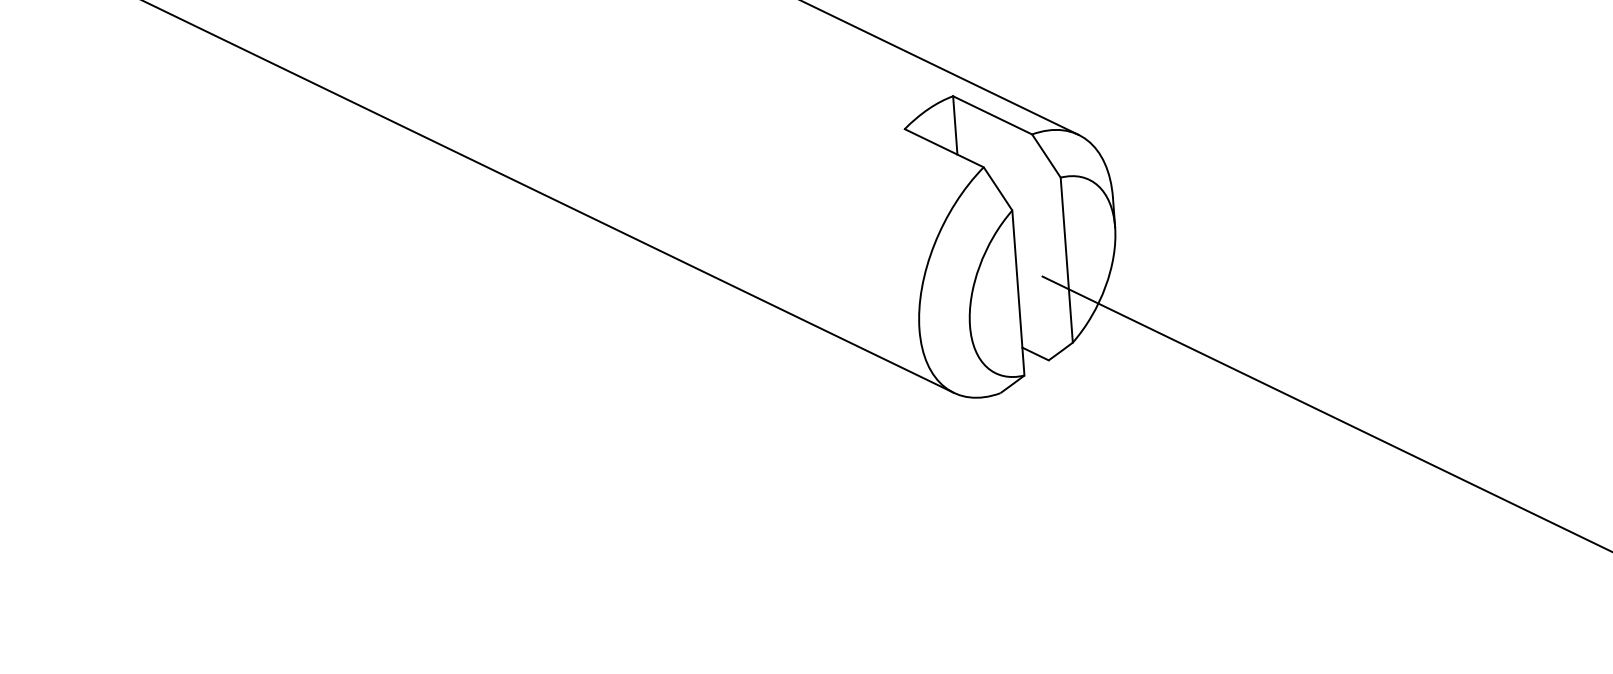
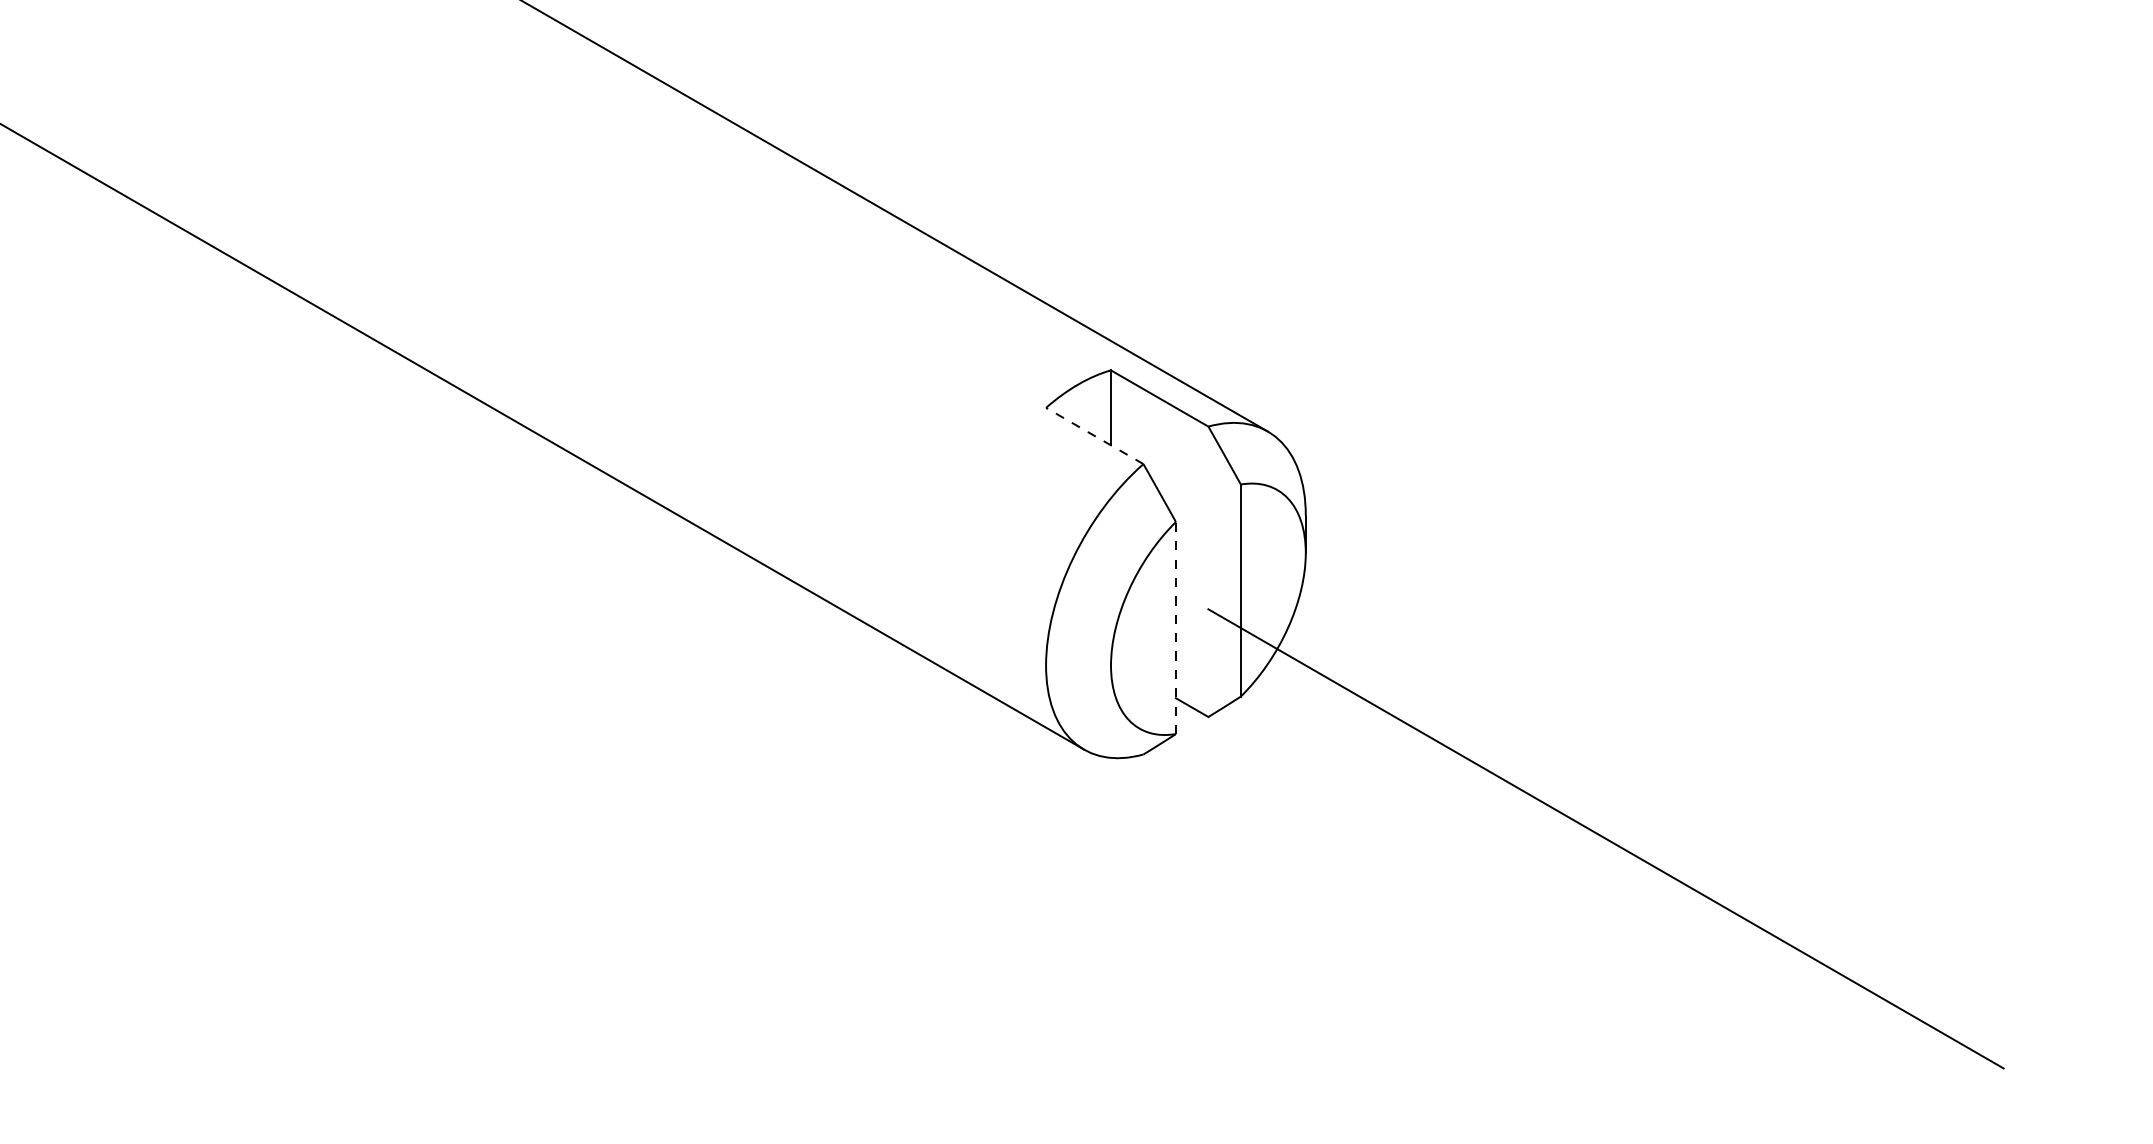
line: (944, 147) -> (1094, 435), solid -> dashed
line: (1018, 292) -> (1175, 627), solid -> dashed

